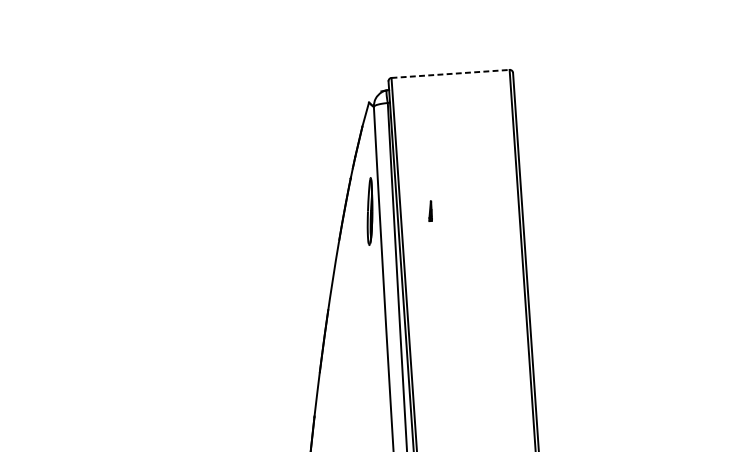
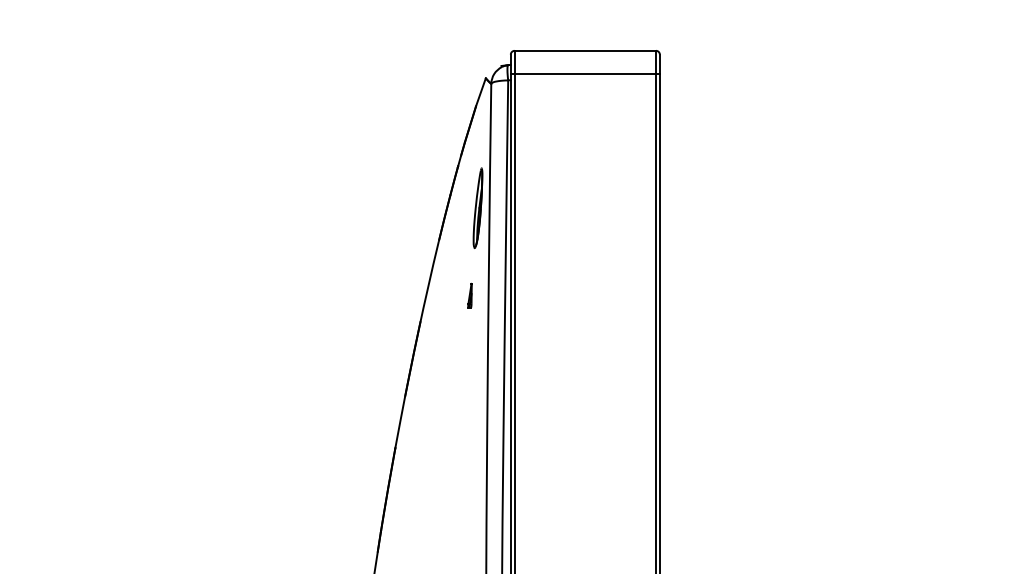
line: (450, 73) -> (585, 50), dashed -> solid
line: (451, 92) -> (584, 73), added
part: (429, 211) -> (469, 295), moved

